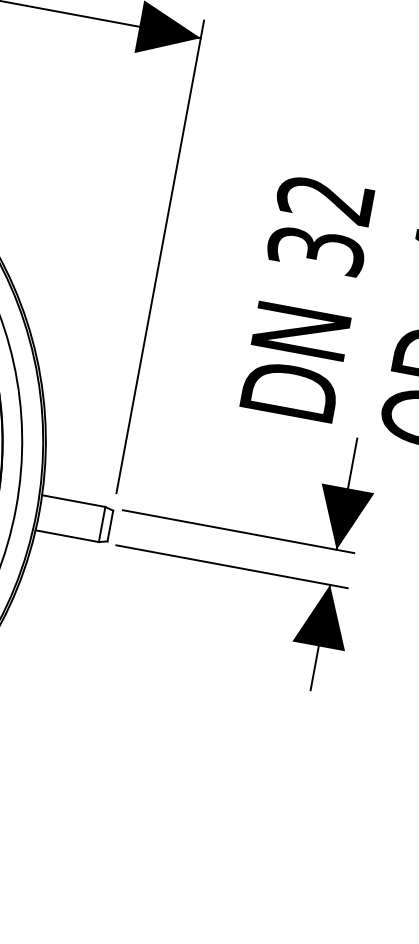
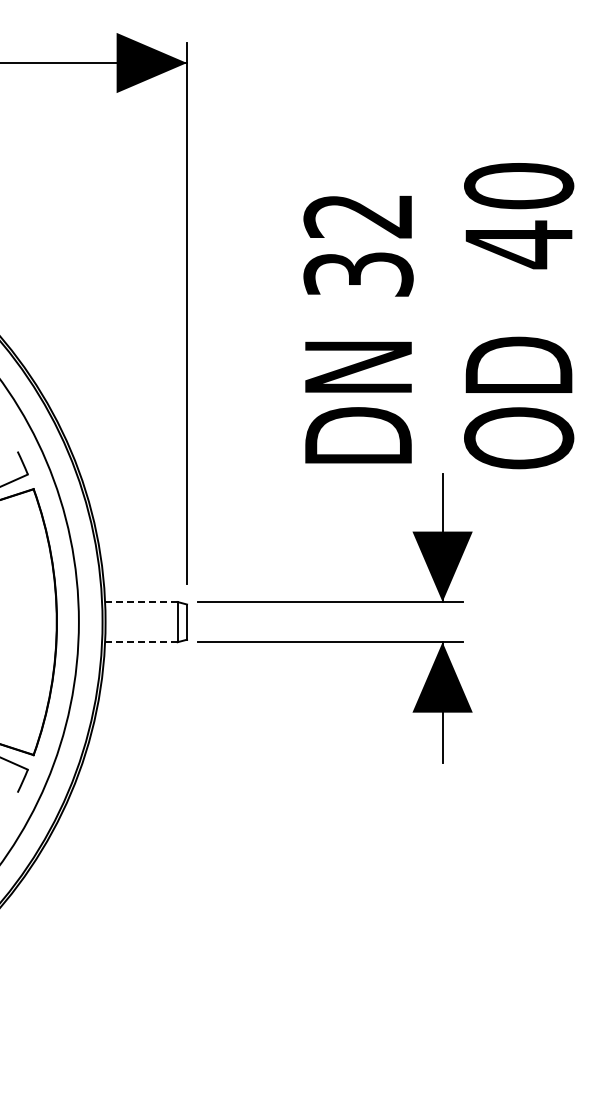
line: (72, 501) -> (140, 602), solid -> dashed
line: (67, 536) -> (141, 642), solid -> dashed

